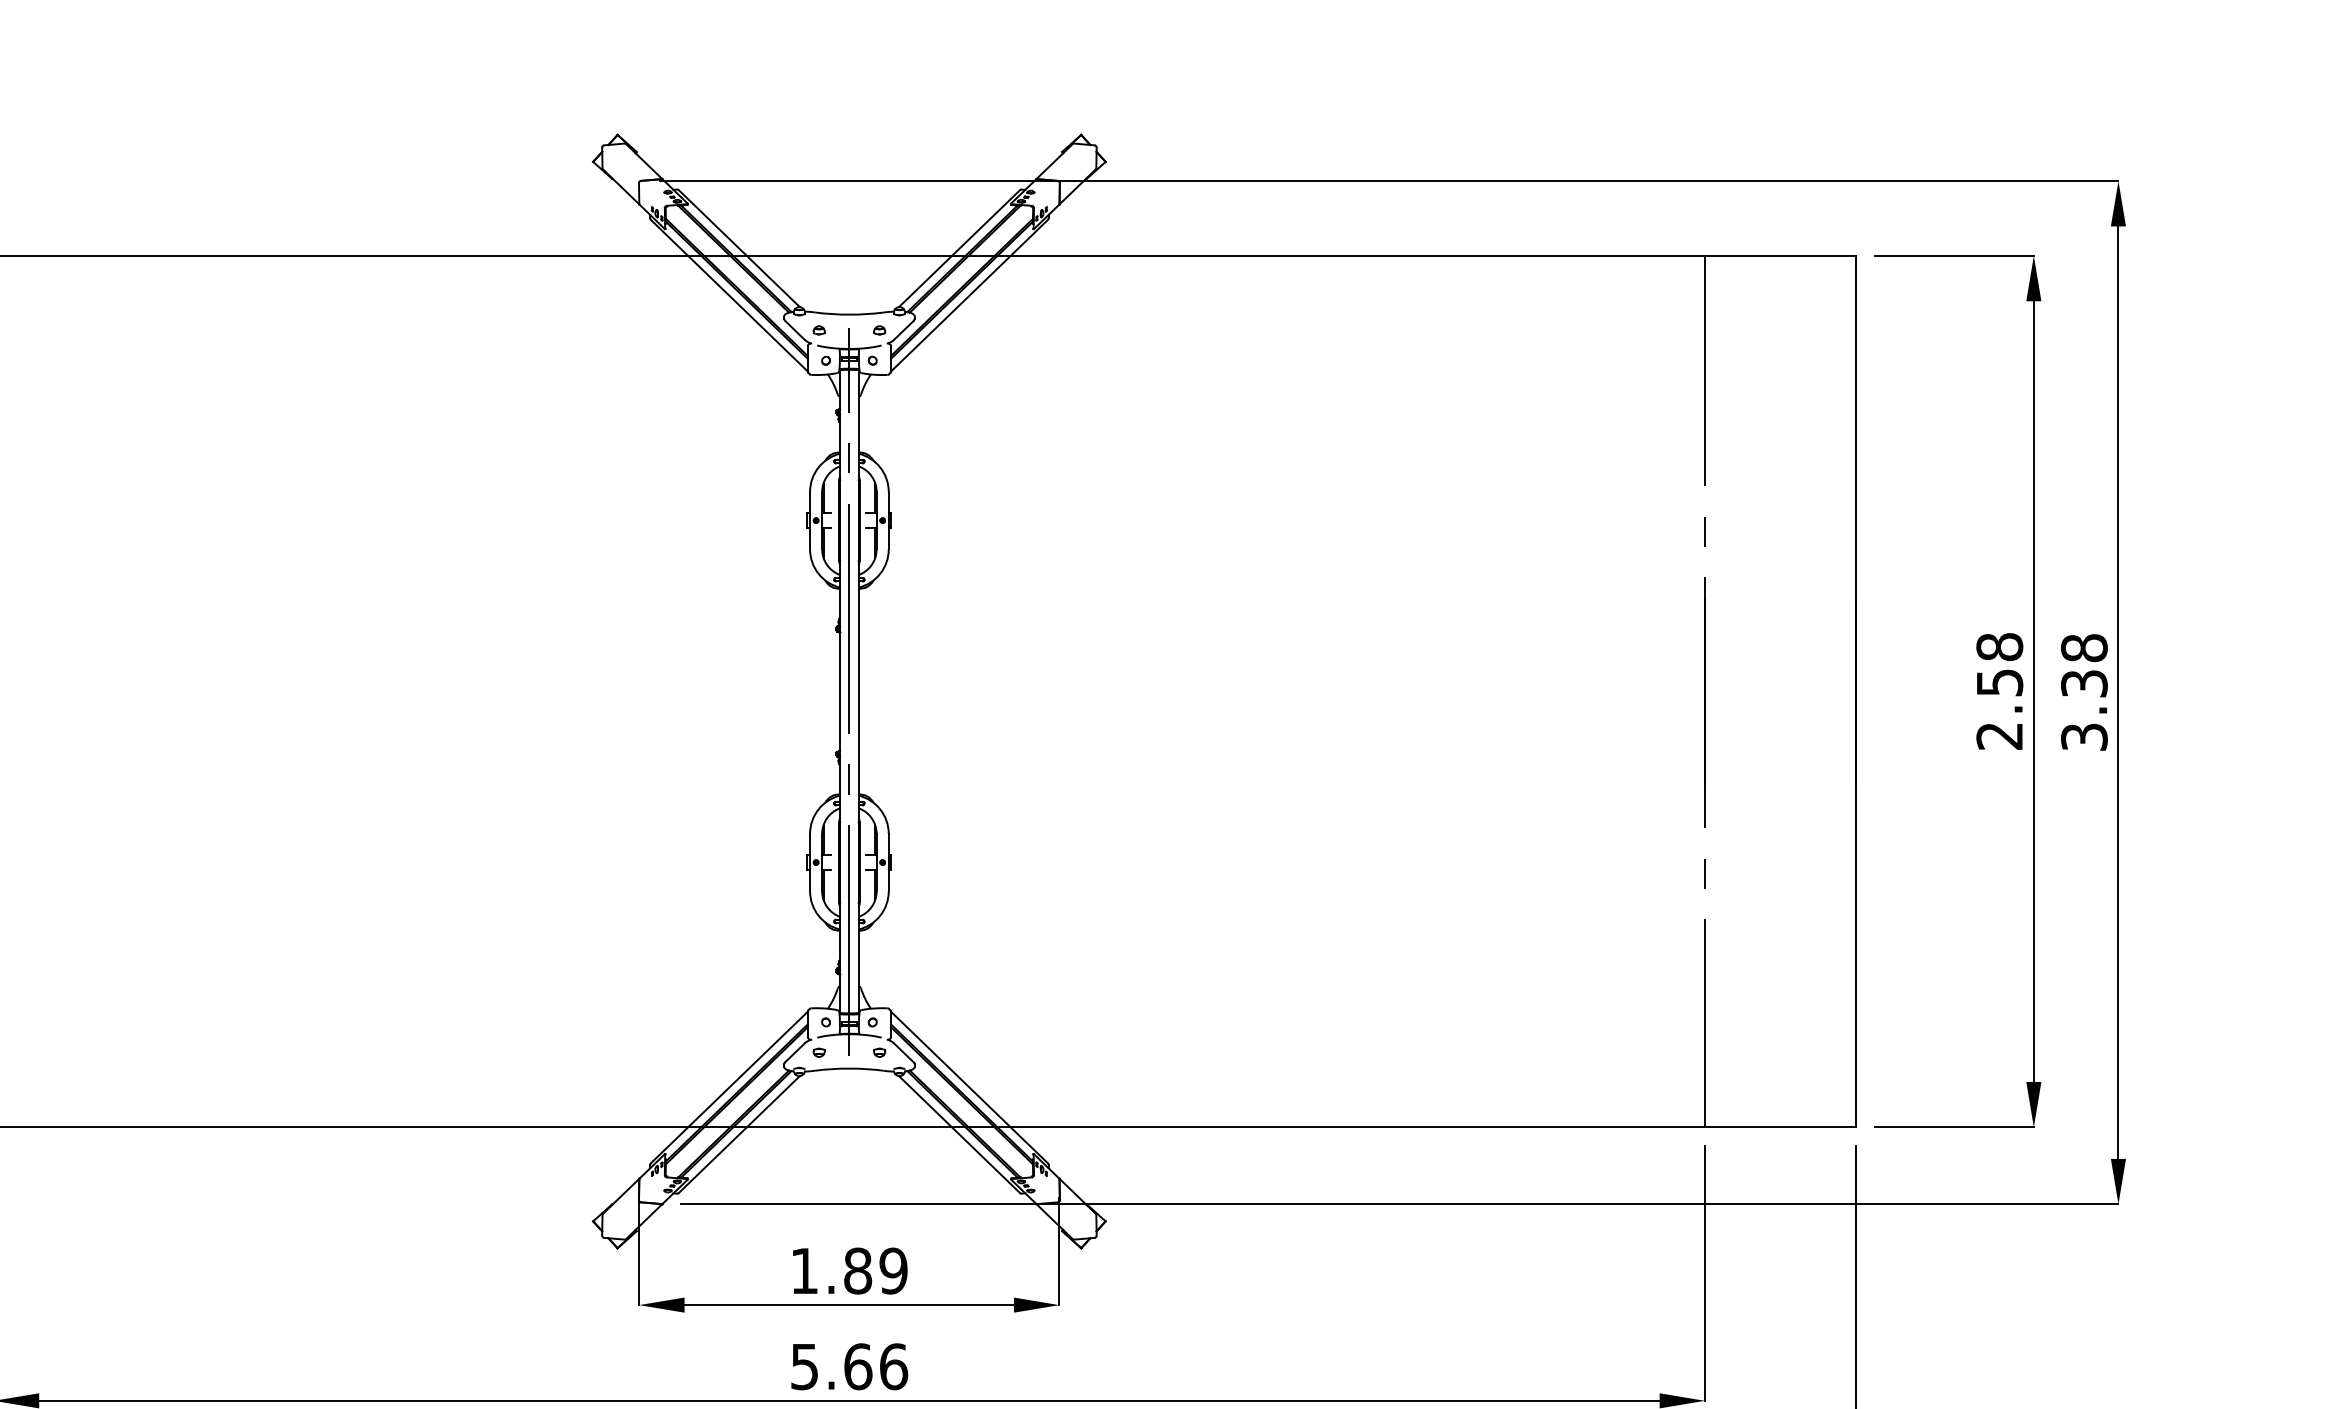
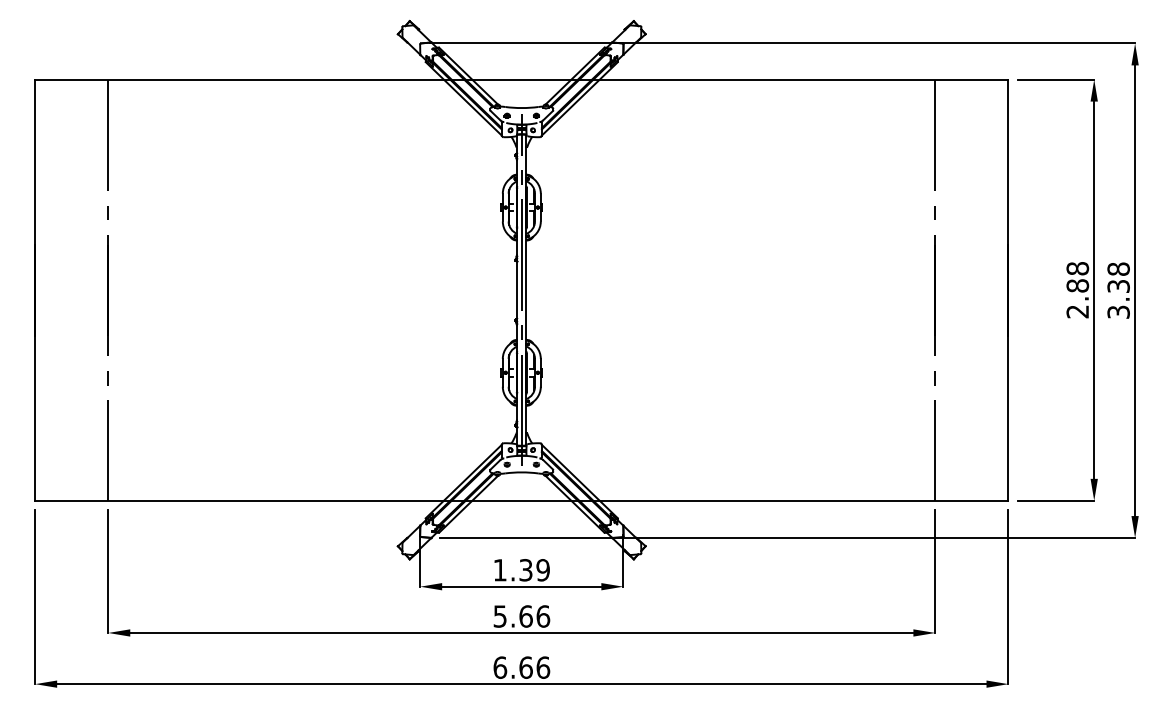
text: (1999, 681) -> (1077, 285), 2.58 -> 2.88
text: (857, 1271) -> (525, 570), 1.89 -> 1.39

